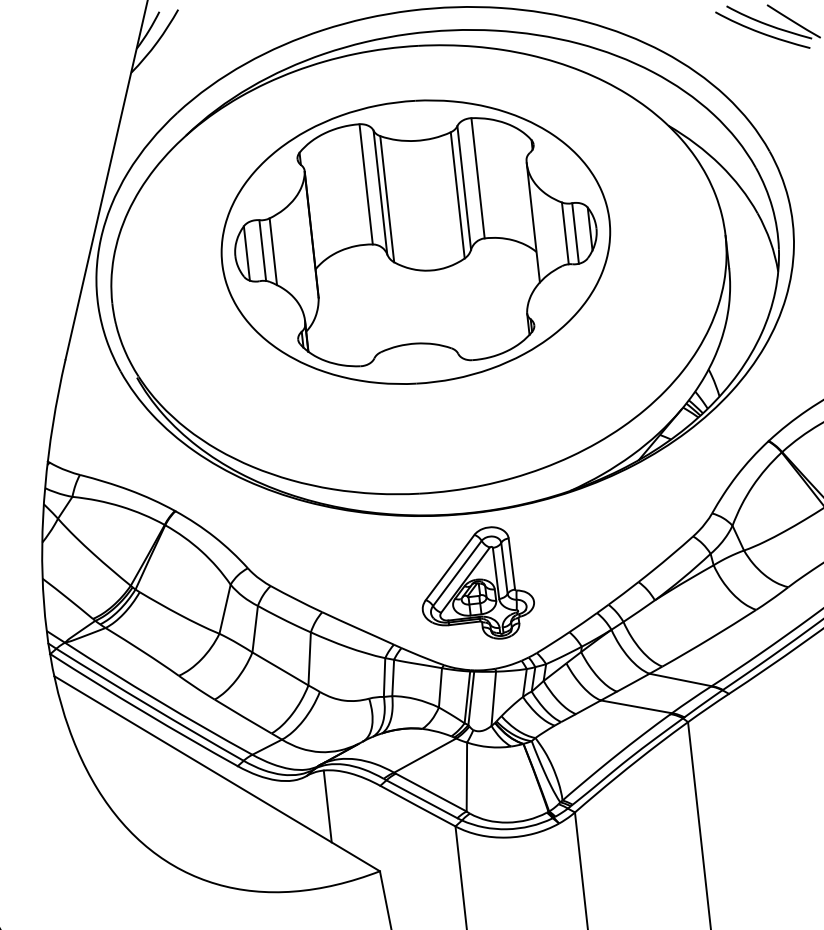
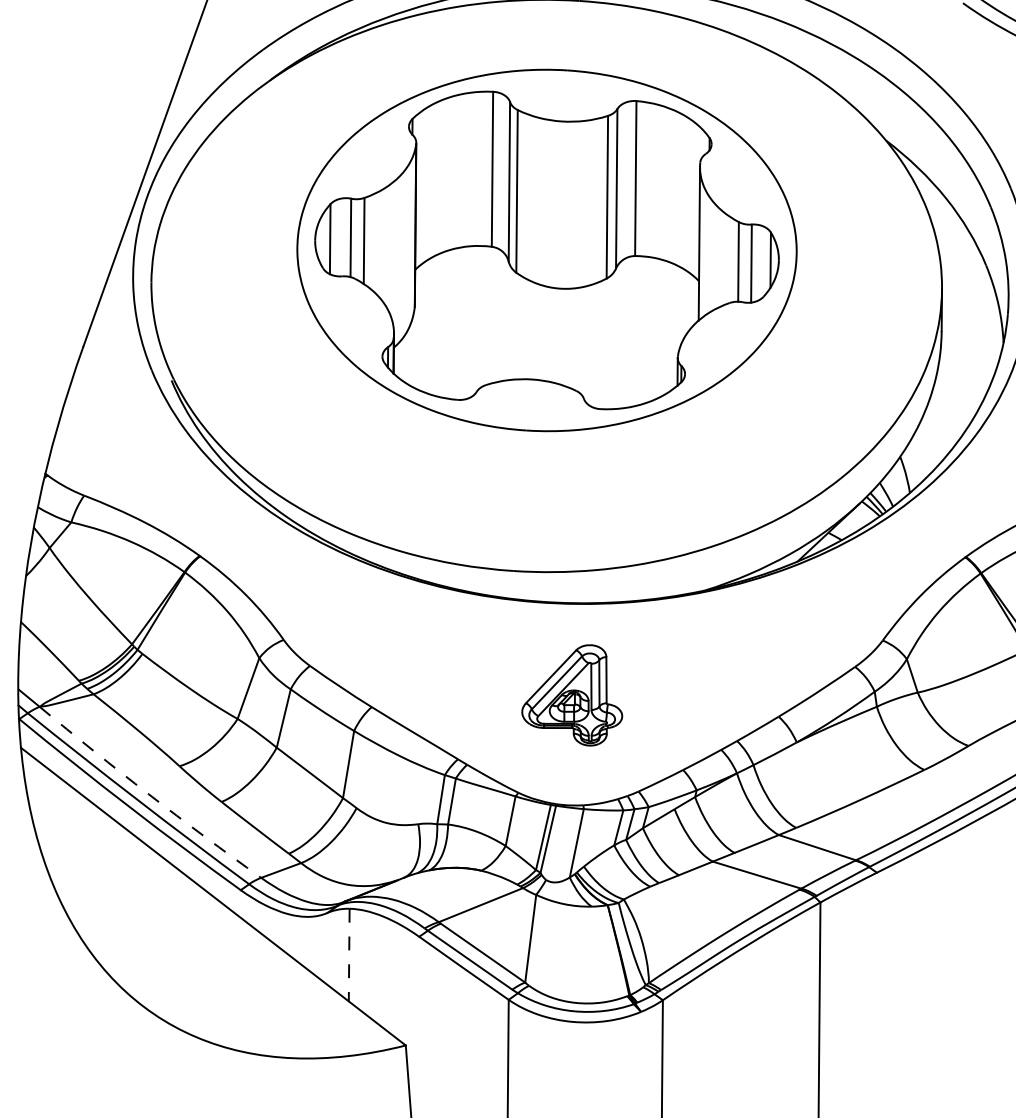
part: (477, 582) -> (573, 692), size x0.7
arc: (157, 700) -> (148, 794), solid -> dashed
line: (327, 806) -> (348, 955), solid -> dashed

